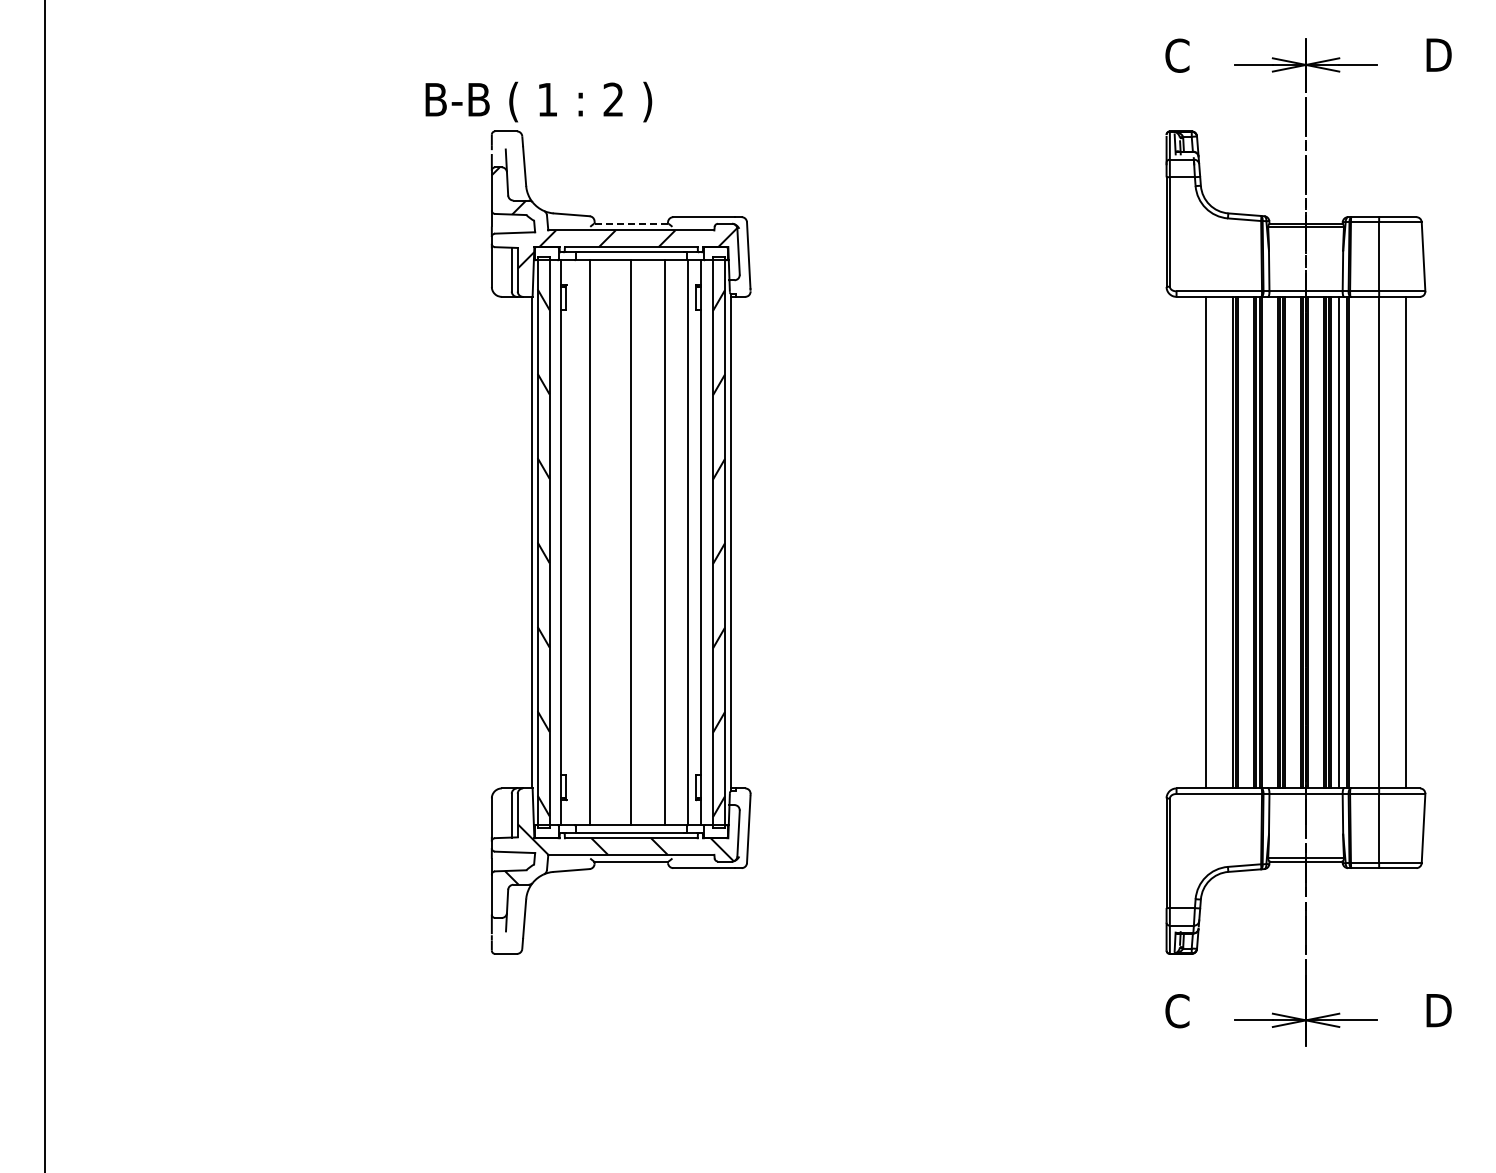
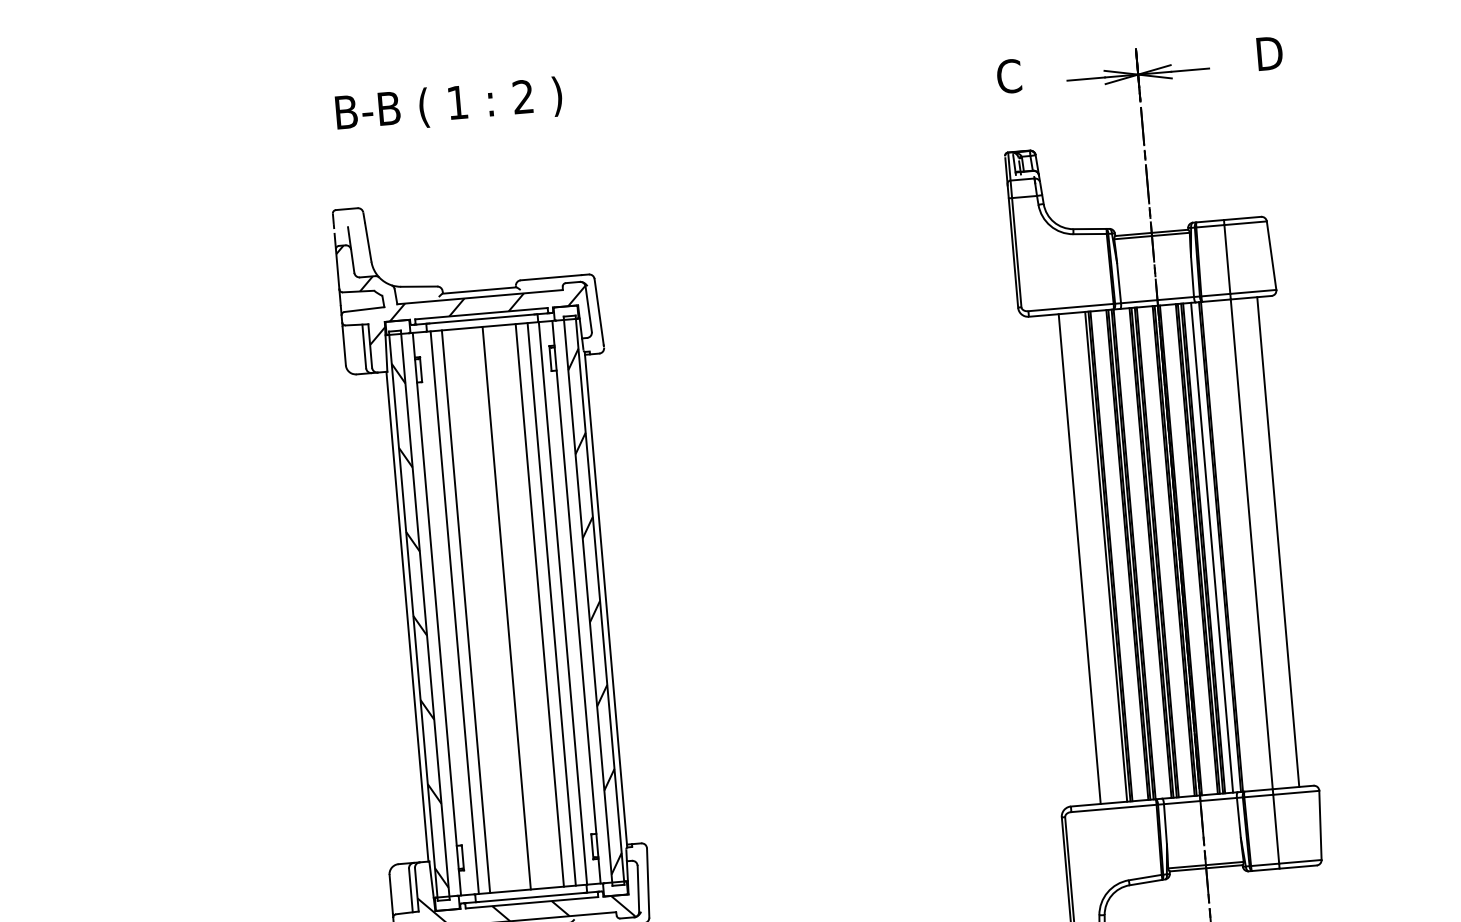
text: (538, 101) -> (448, 105), moved
line: (631, 223) -> (479, 290), dashed -> solid
line: (579, 542) -> (455, 612), added
line: (676, 542) -> (551, 604), added

